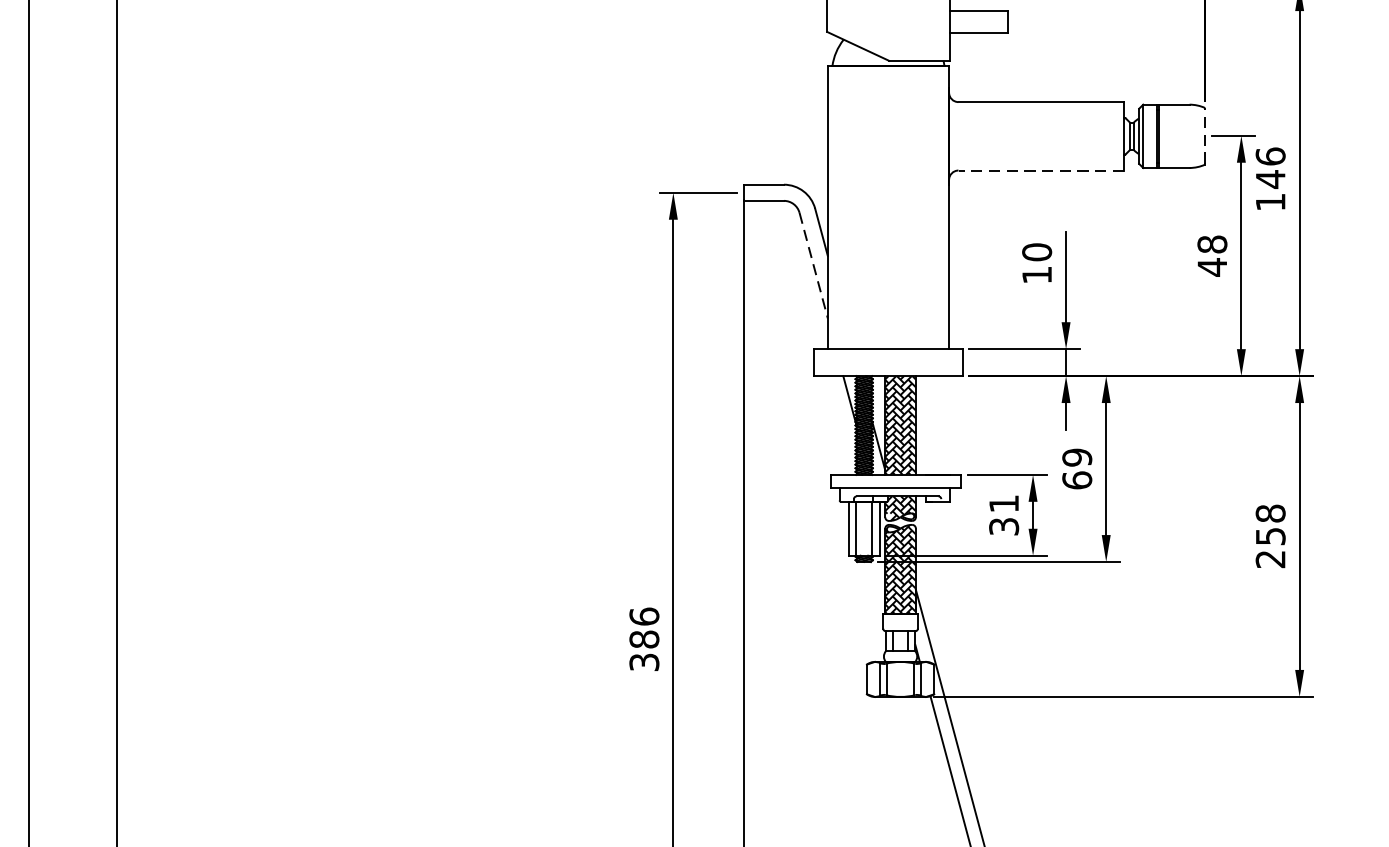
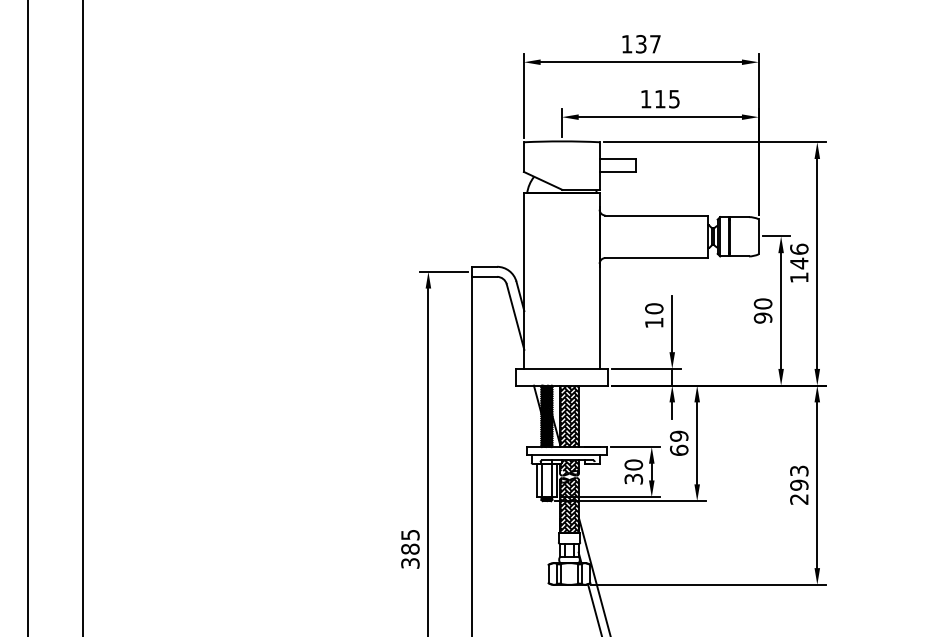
line: (1204, 134) -> (758, 235), dashed -> solid
line: (1040, 171) -> (656, 258), dashed -> solid
text: (1211, 256) -> (762, 311), 48 -> 90
line: (813, 266) -> (515, 317), dashed -> solid
text: (1003, 503) -> (633, 464), 31 -> 30
text: (1270, 524) -> (799, 477), 258 -> 293
text: (644, 615) -> (410, 534), 386 -> 385

